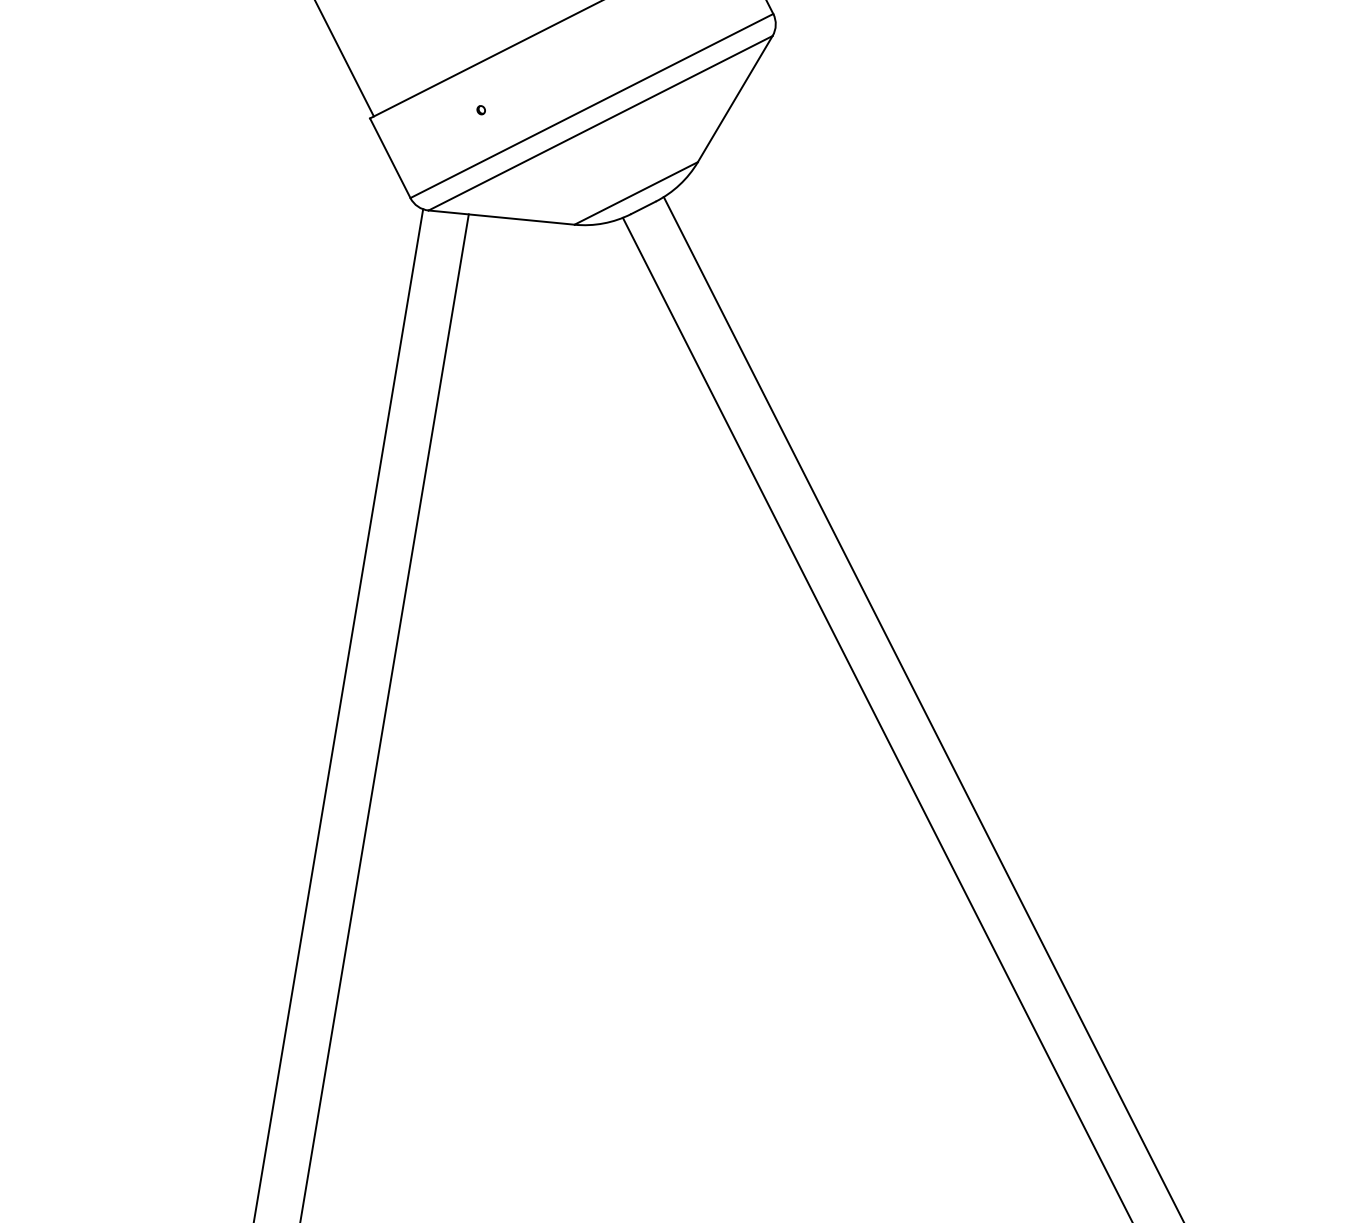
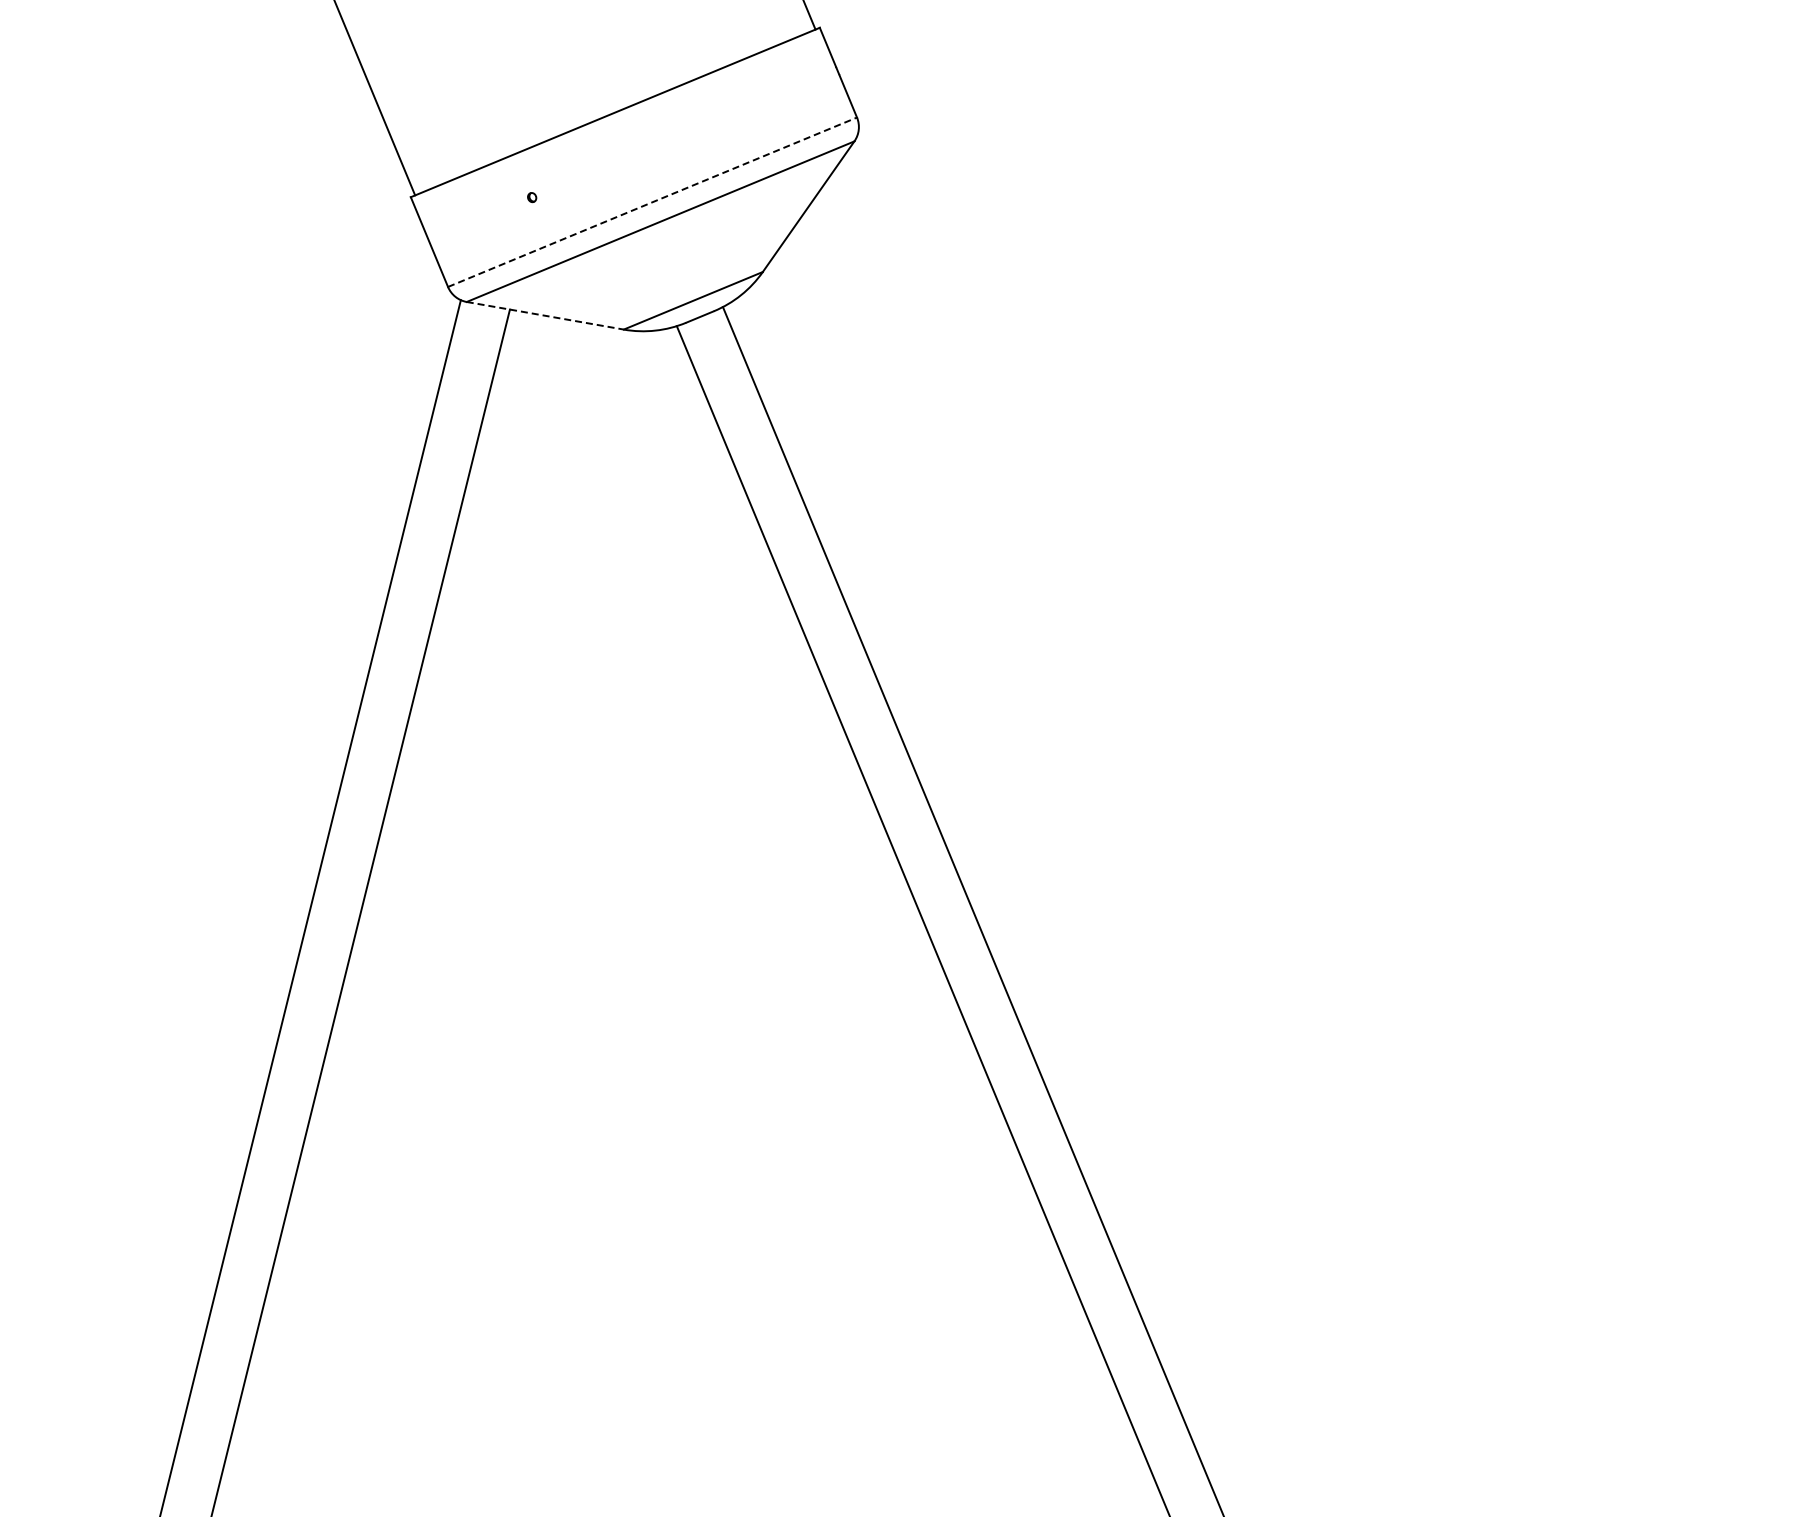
line: (592, 106) -> (653, 202), solid -> dashed
line: (501, 217) -> (545, 315), solid -> dashed

